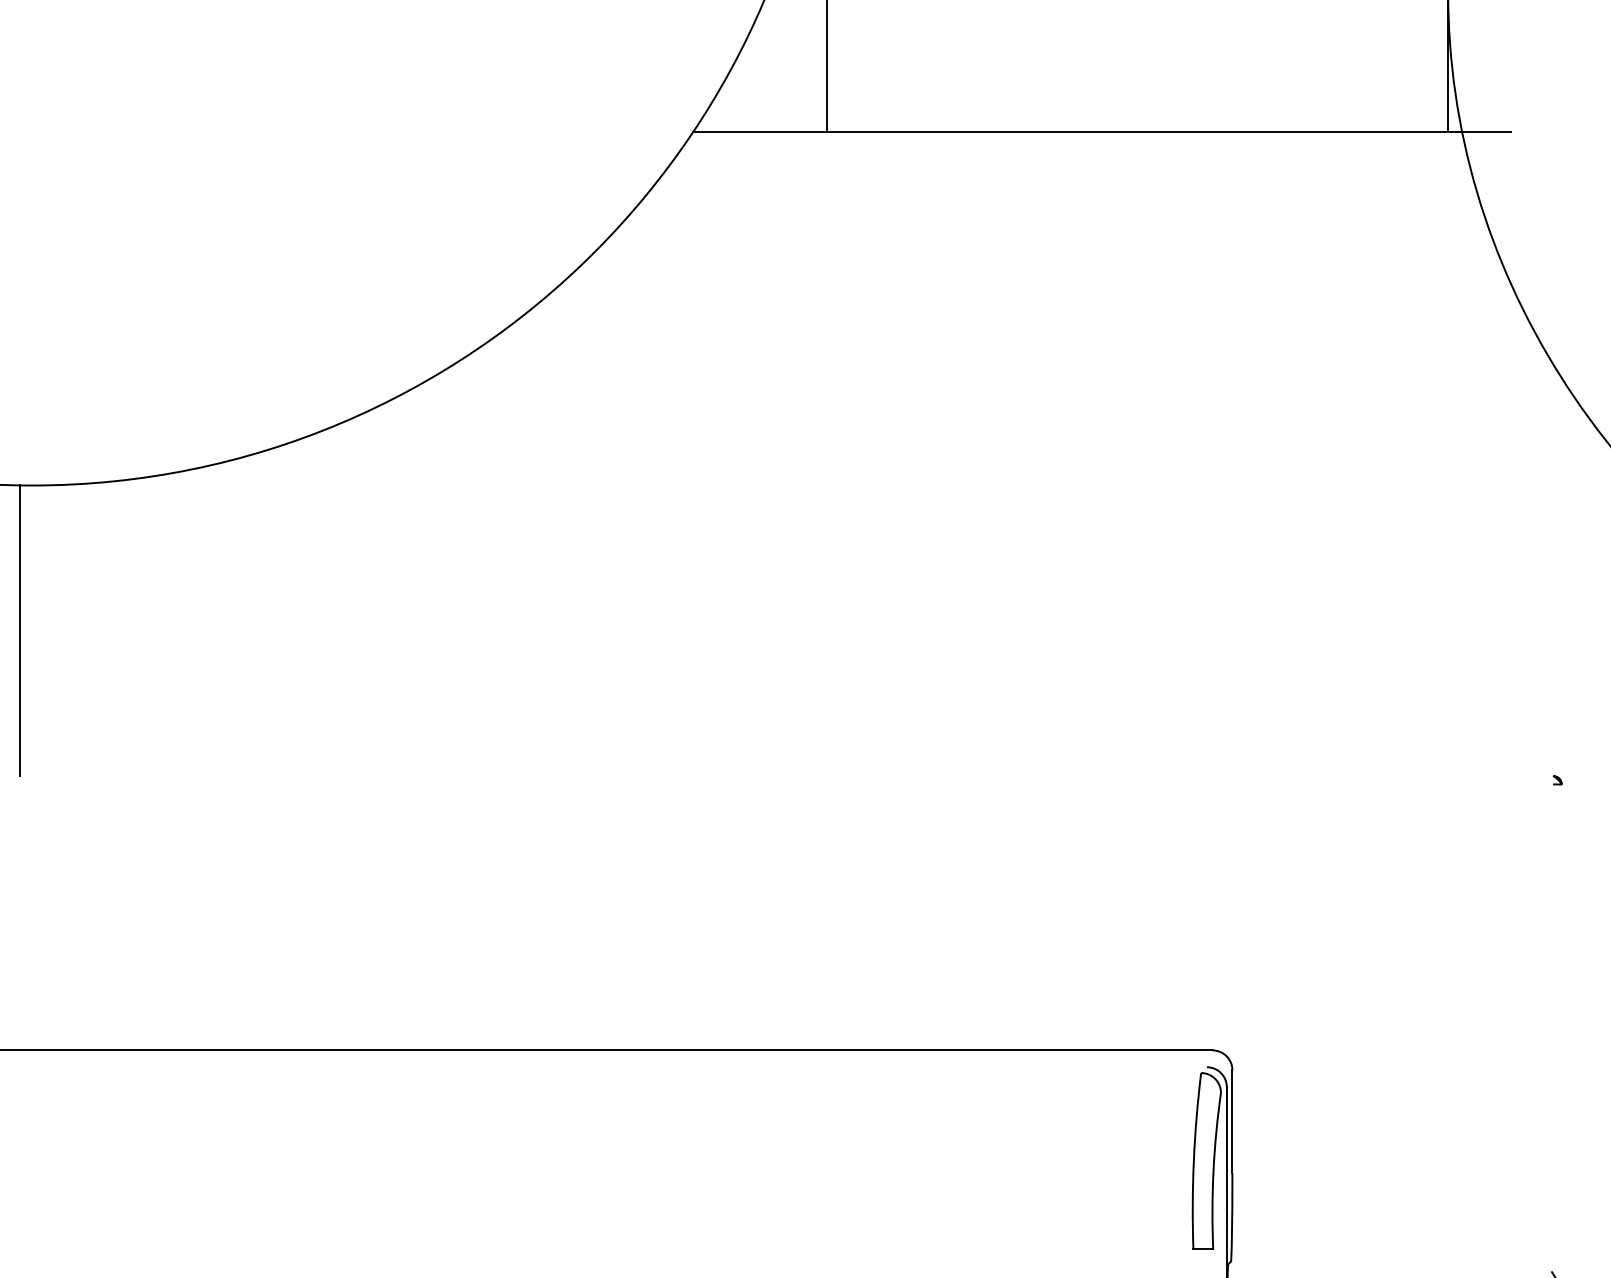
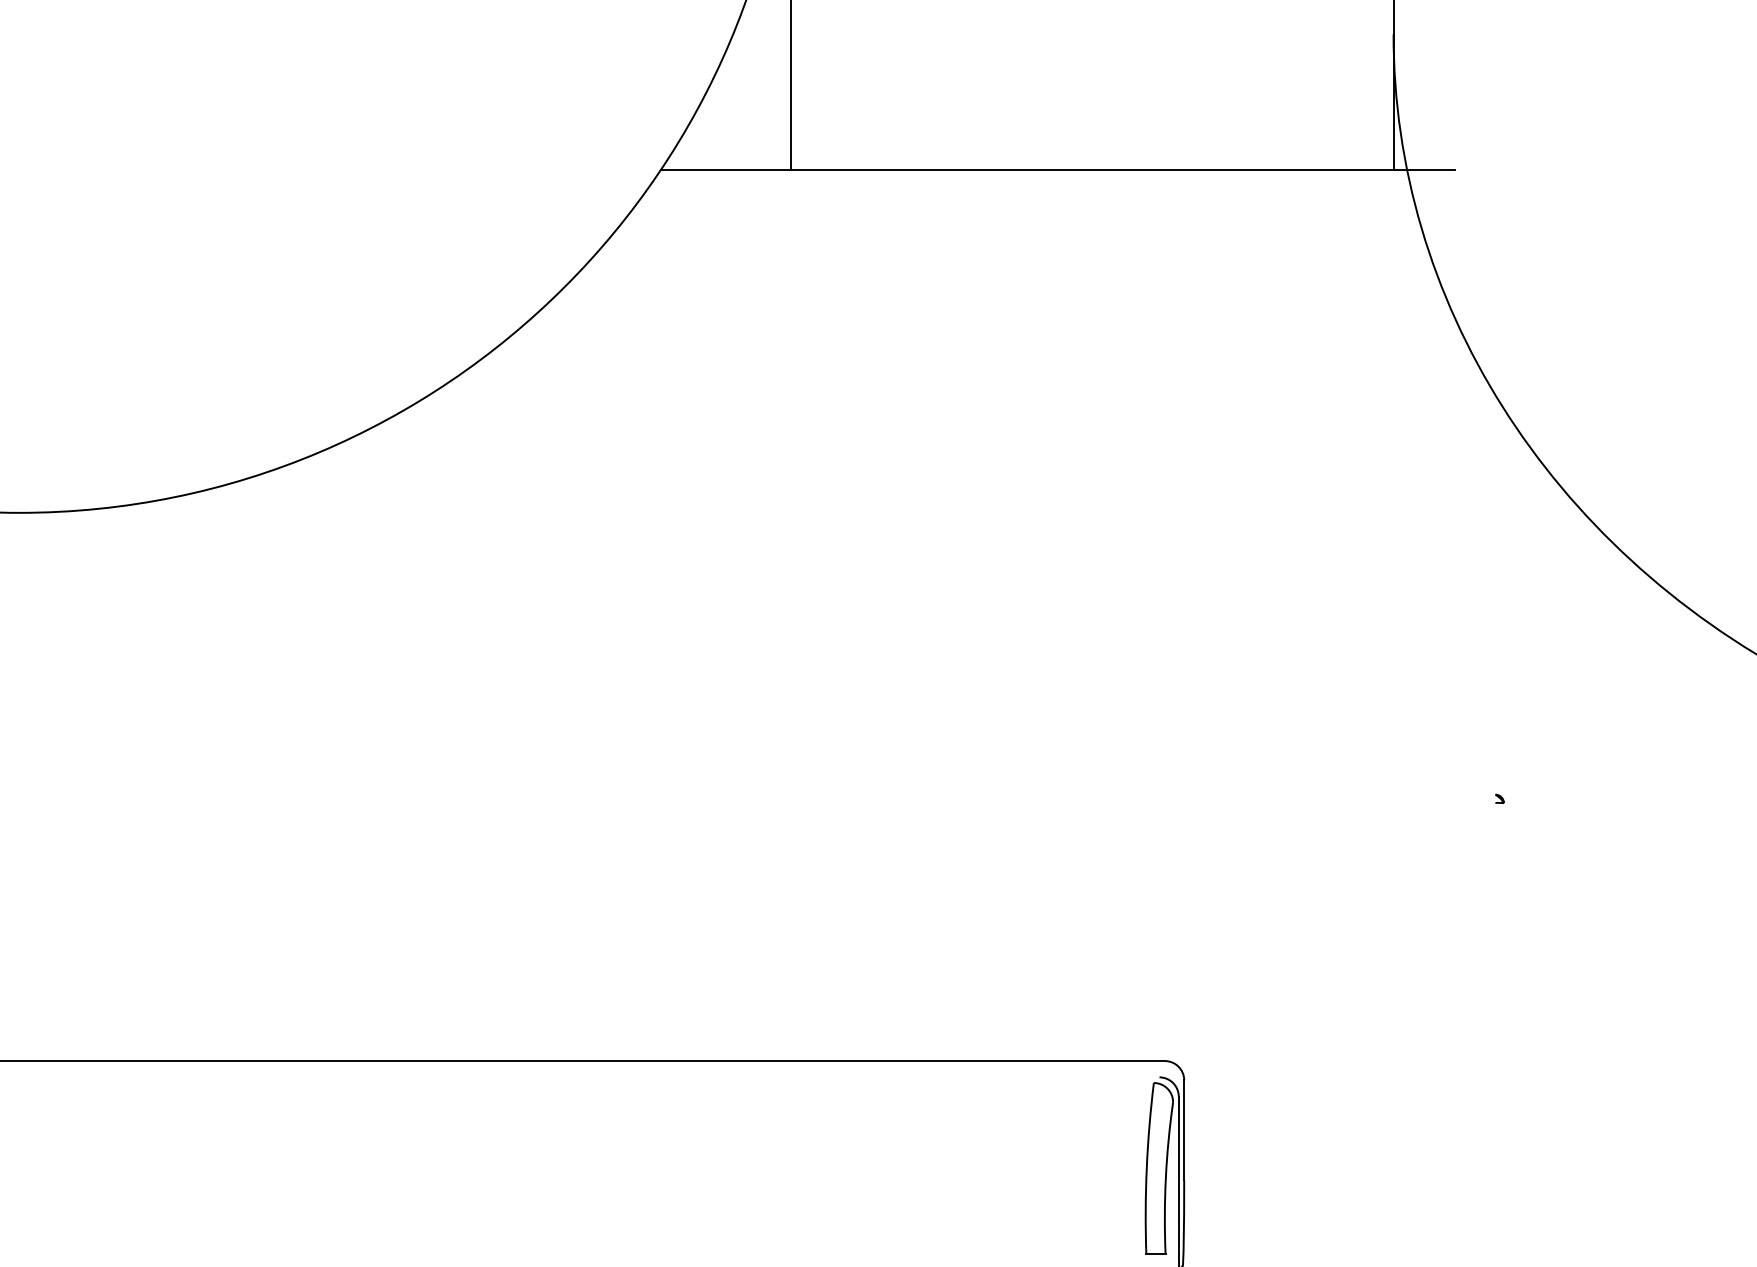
line: (19, 630) -> (7, 653), removed

